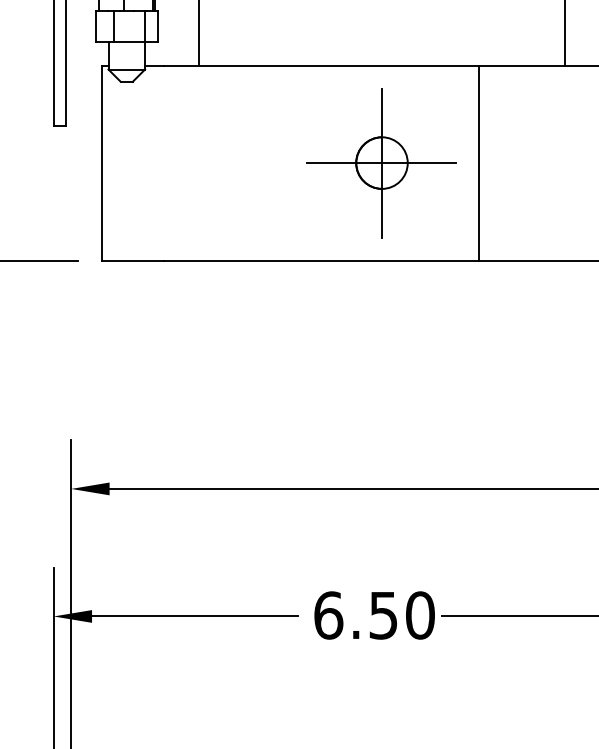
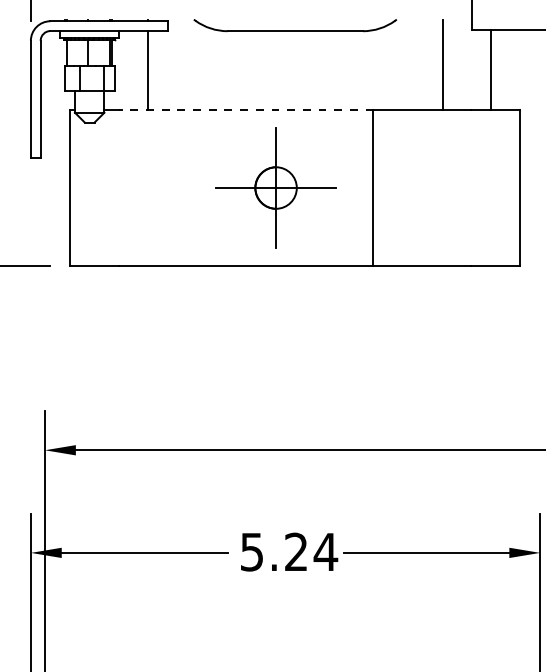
line: (320, 65) -> (245, 109), solid -> dashed
part: (381, 162) -> (275, 187), moved
text: (375, 614) -> (289, 551), 6.50 -> 5.24

